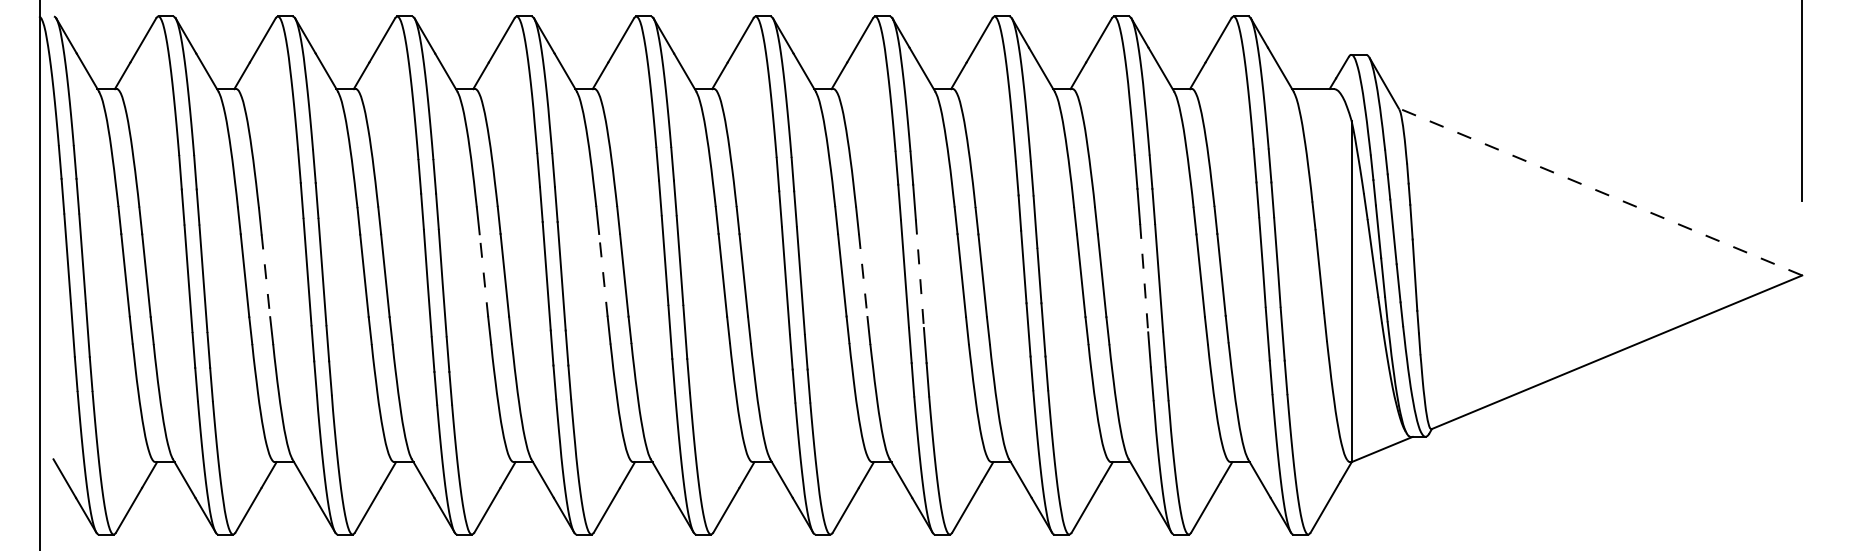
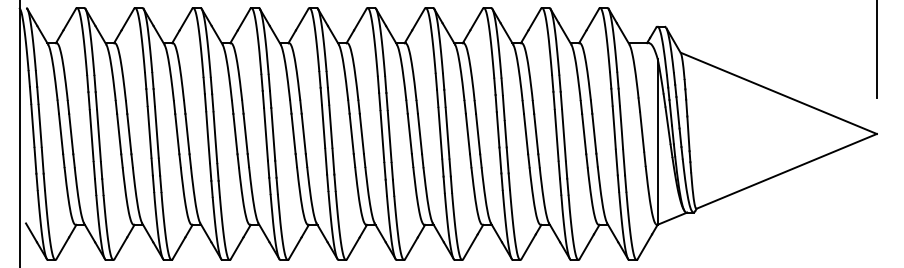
line: (1600, 192) -> (778, 93), dashed -> solid
line: (484, 274) -> (235, 133), dashed -> solid
line: (603, 274) -> (293, 133), dashed -> solid
line: (919, 274) -> (447, 133), dashed -> solid
line: (266, 276) -> (129, 134), dashed -> solid
line: (864, 276) -> (420, 134), dashed -> solid
line: (1143, 278) -> (556, 135), dashed -> solid

